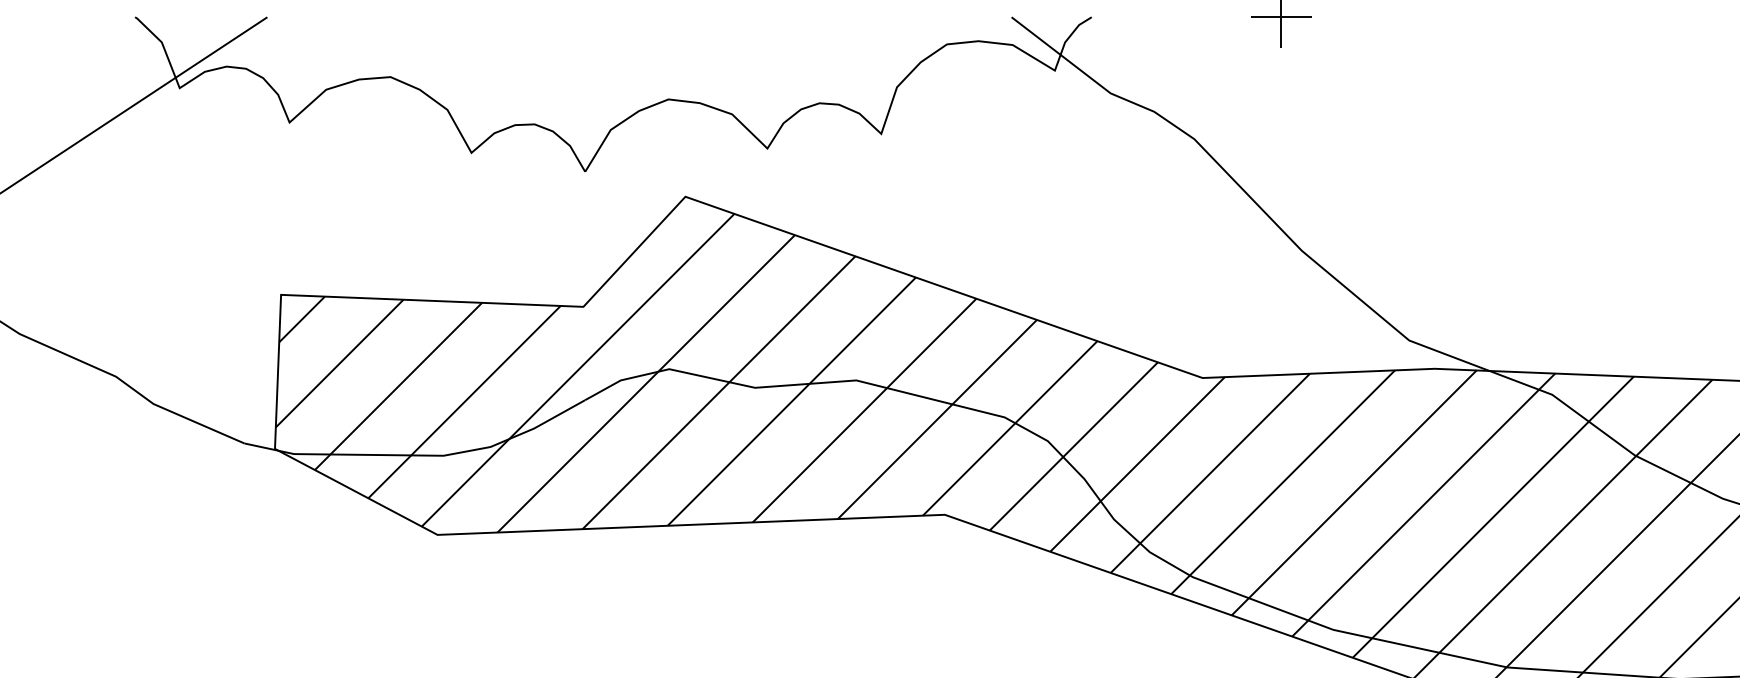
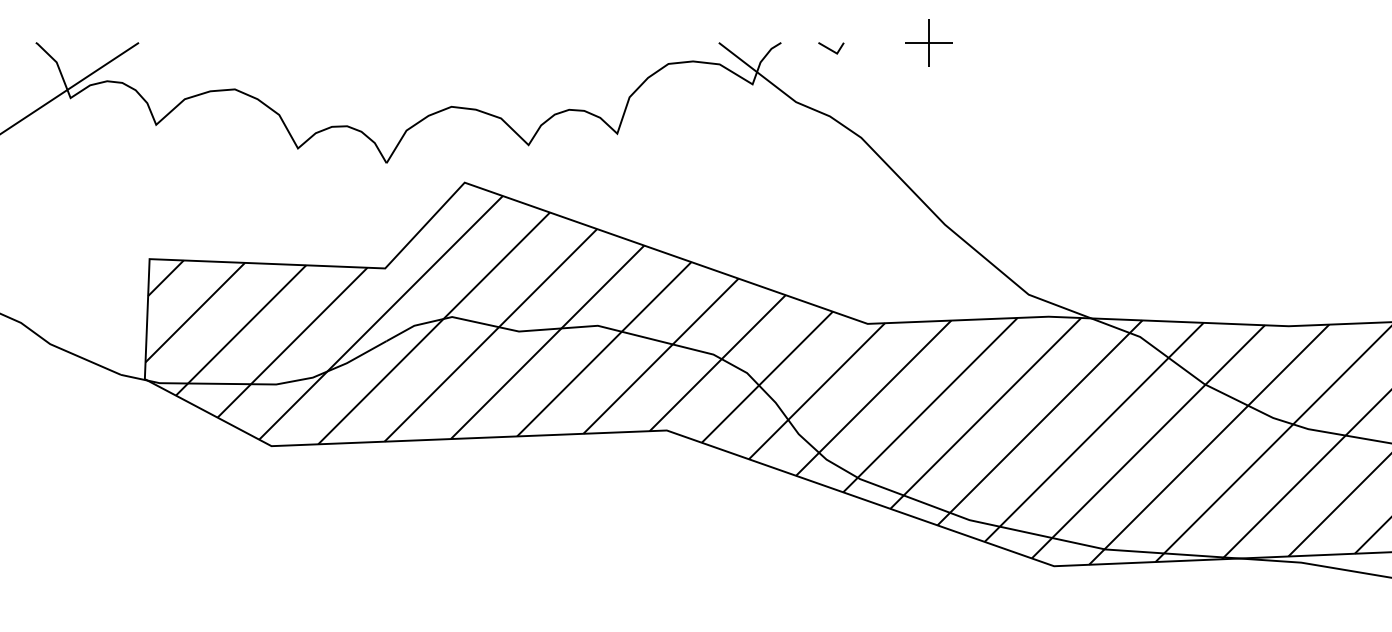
line: (1154, 24) -> (830, 48), added

